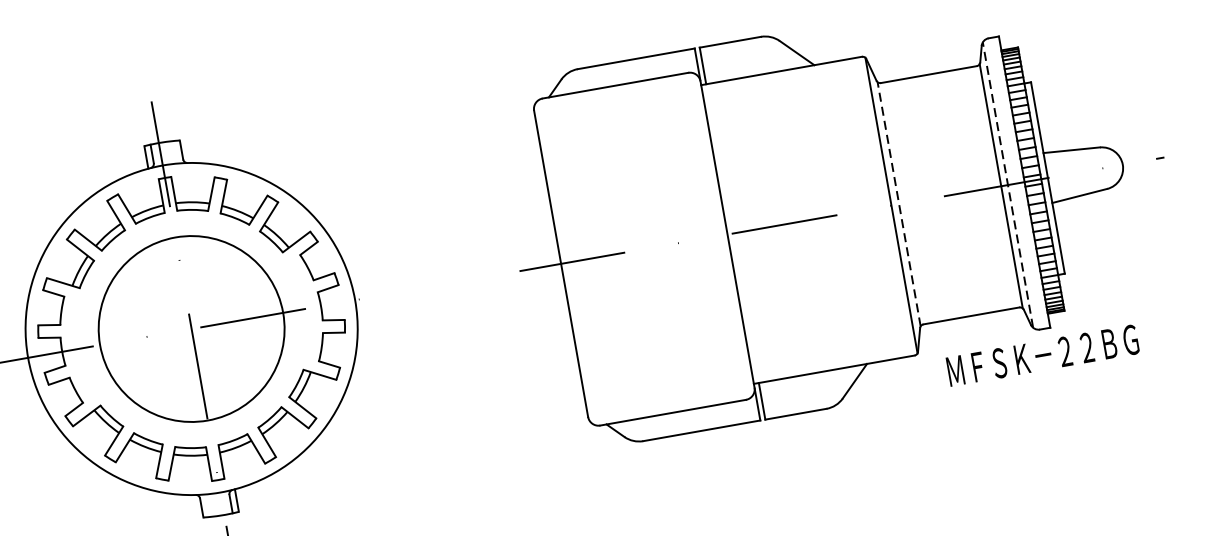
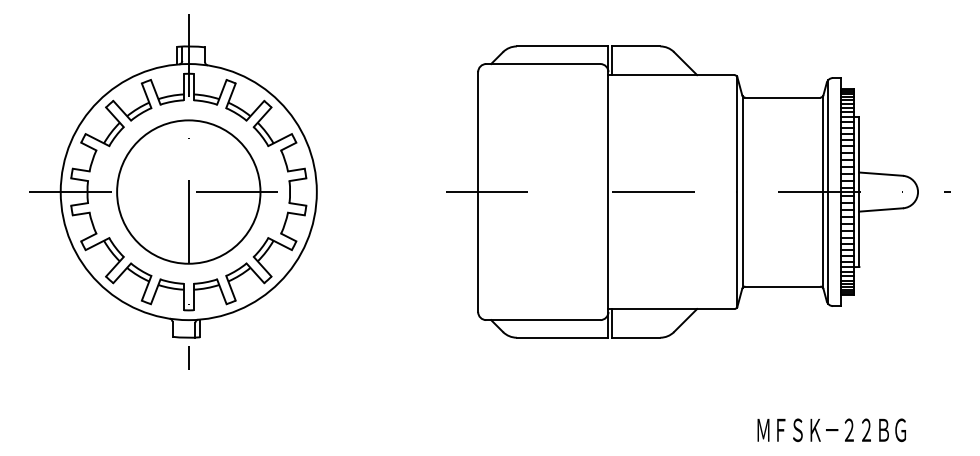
line: (1008, 185) -> (828, 192), dashed -> solid
line: (898, 204) -> (742, 192), dashed -> solid
text: (1042, 355) -> (831, 430), moved

